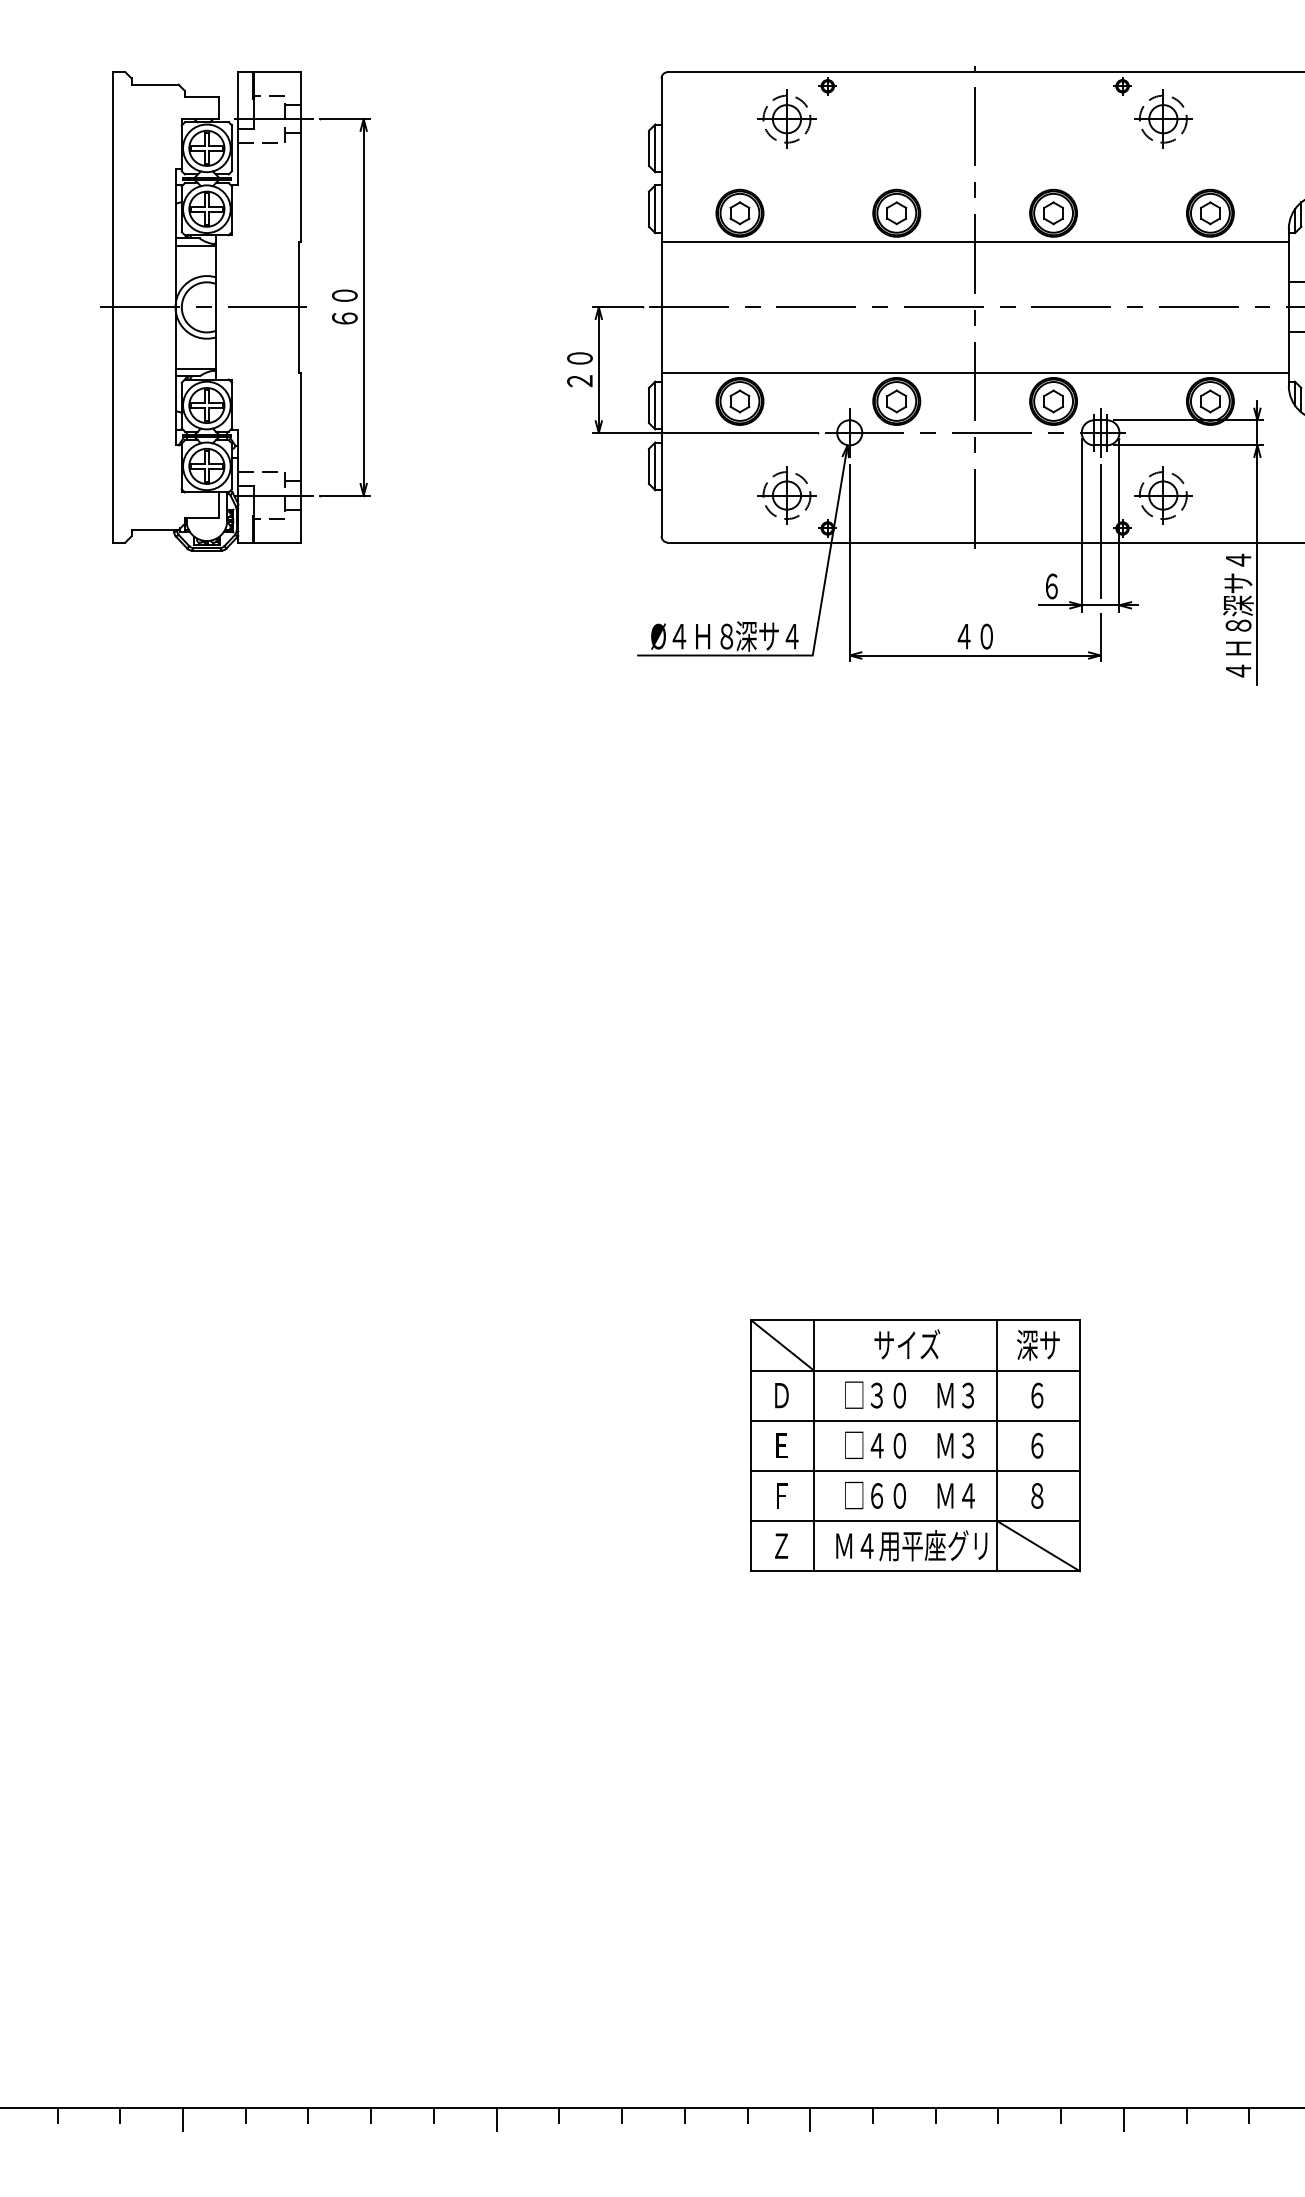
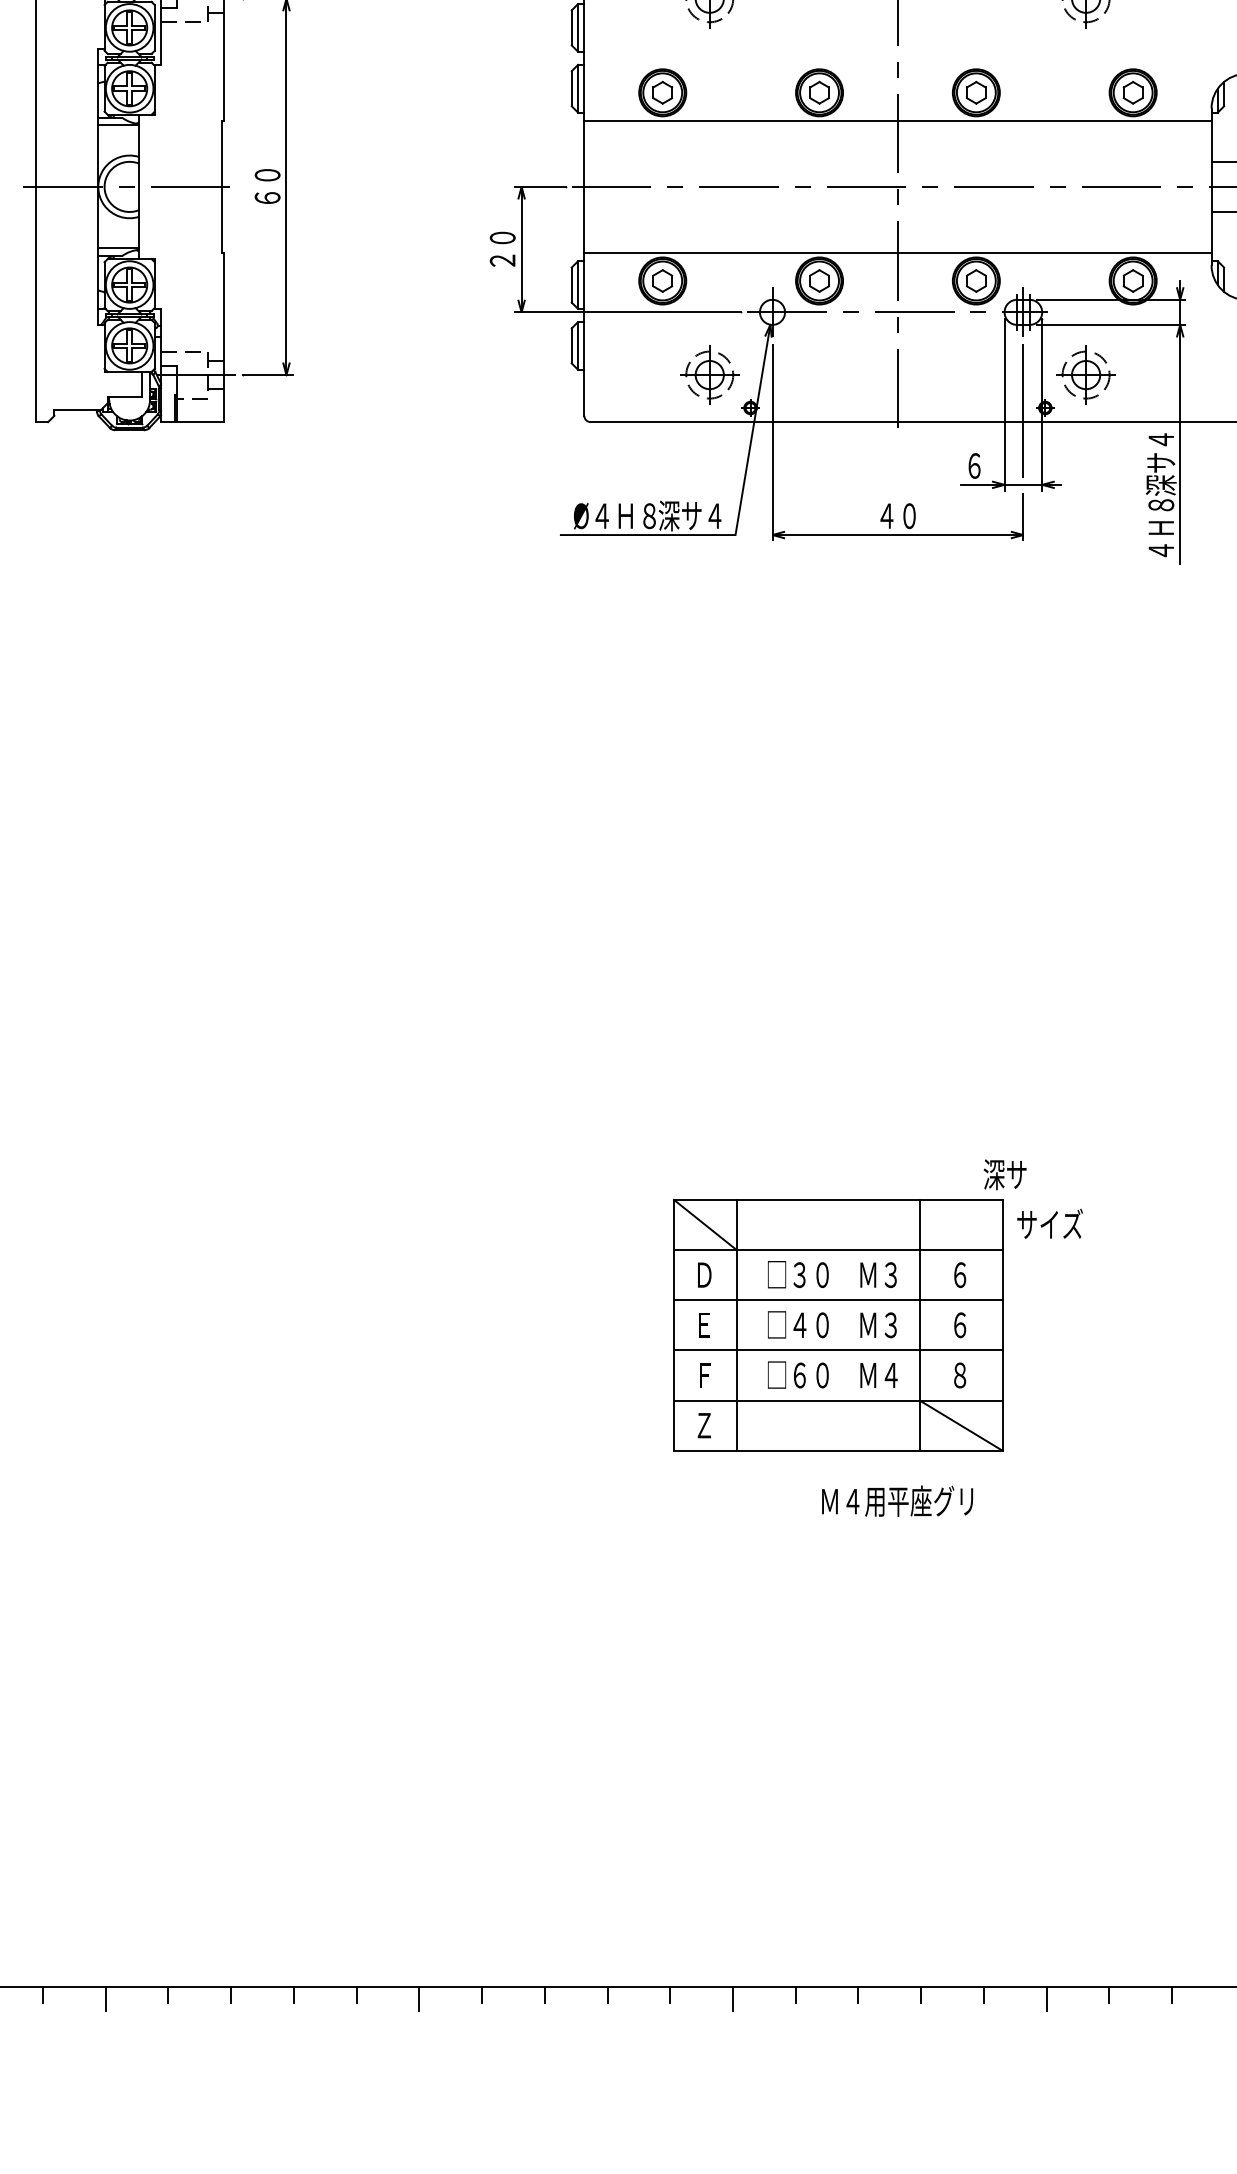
text: (907, 1344) -> (1050, 1224), moved
text: (1038, 1345) -> (1005, 1175), moved
text: (911, 1545) -> (897, 1501), moved

